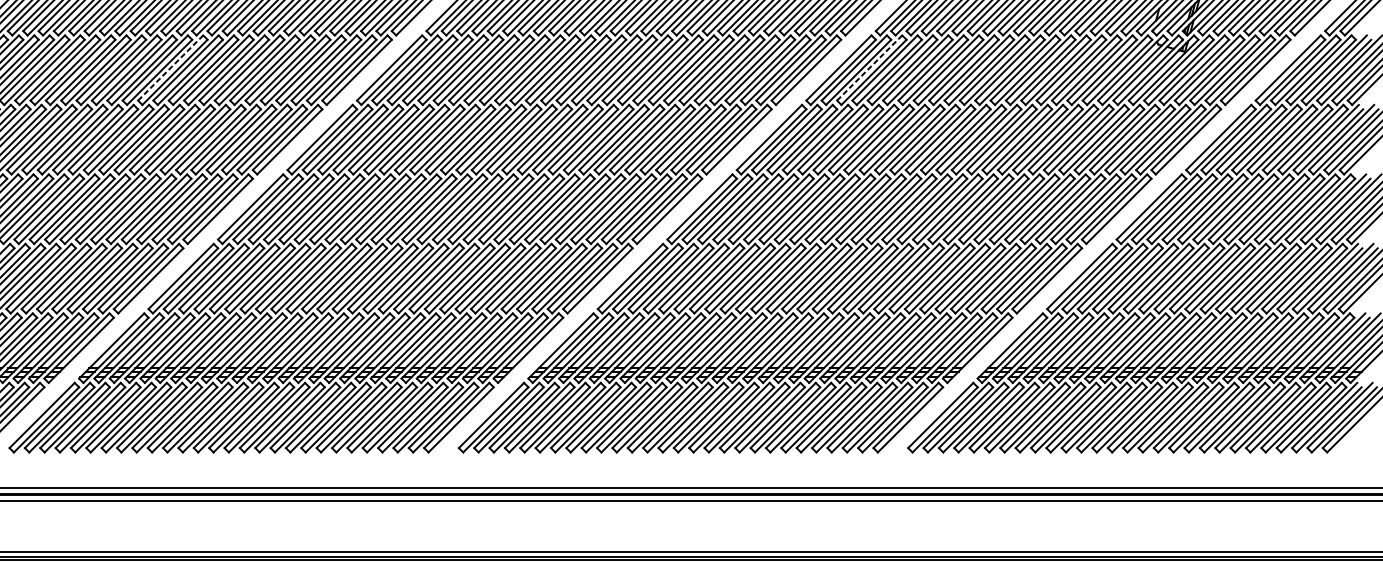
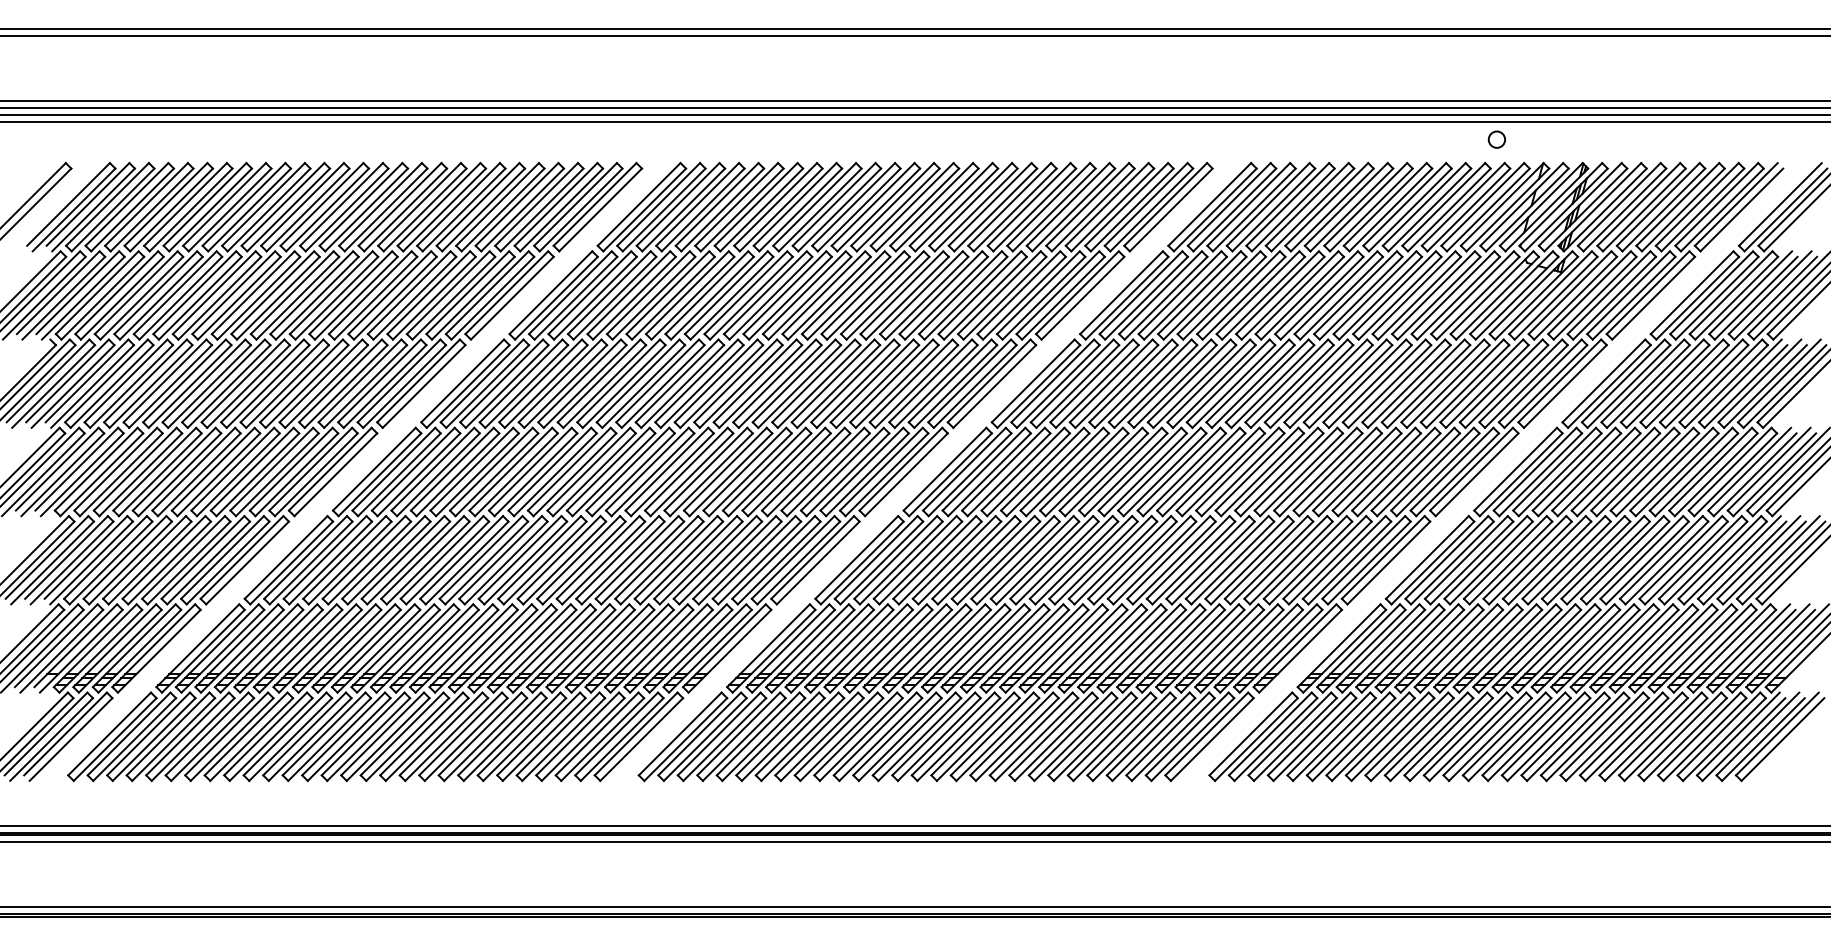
line: (170, 67) -> (272, 292), dashed -> solid
line: (869, 67) -> (1160, 292), dashed -> solid

